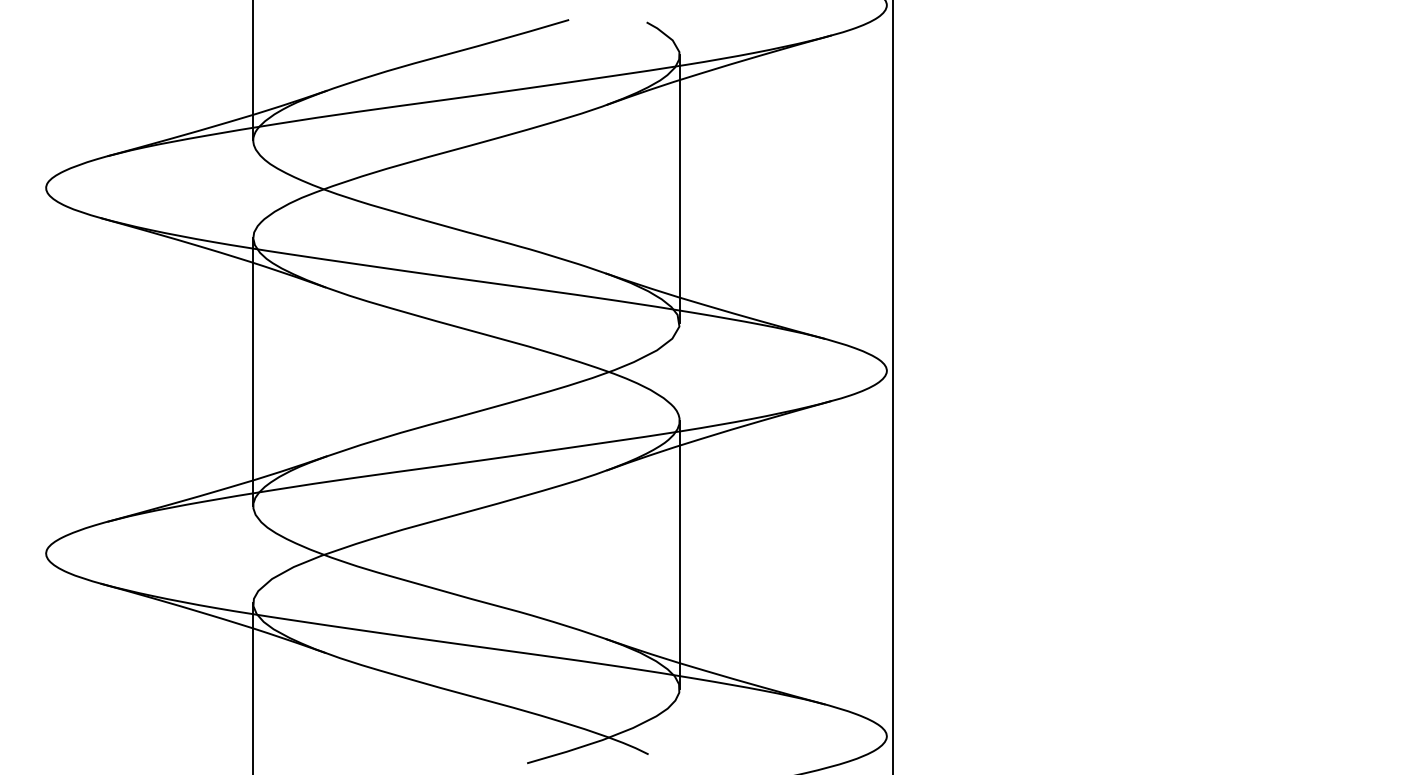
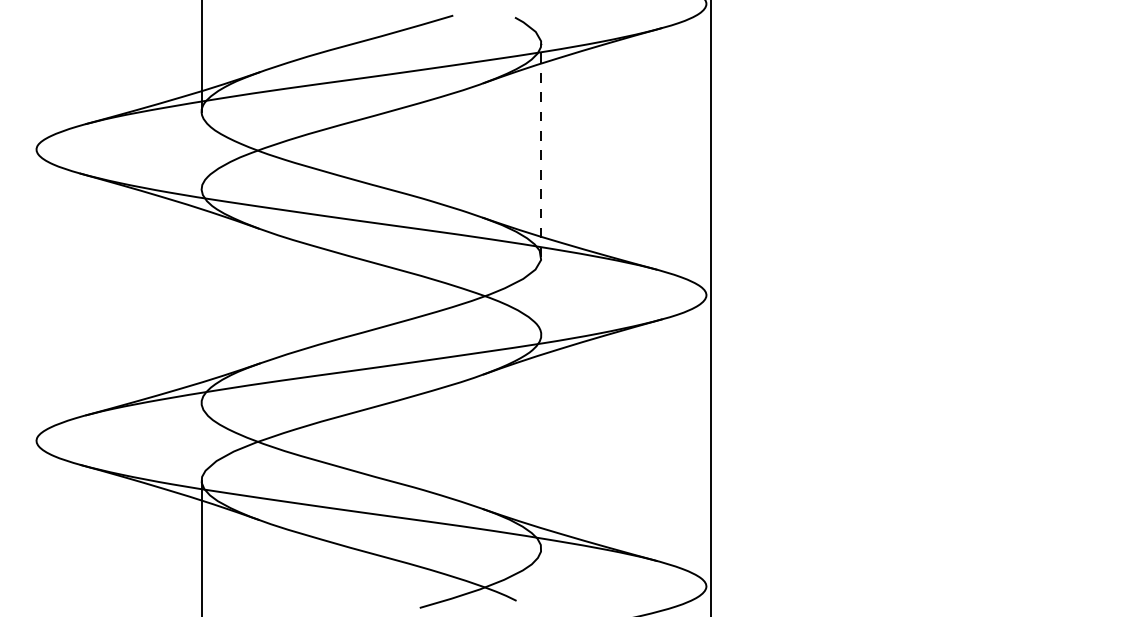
line: (679, 188) -> (541, 149), solid -> dashed
line: (253, 371) -> (201, 295), removed
line: (679, 554) -> (541, 441), removed

